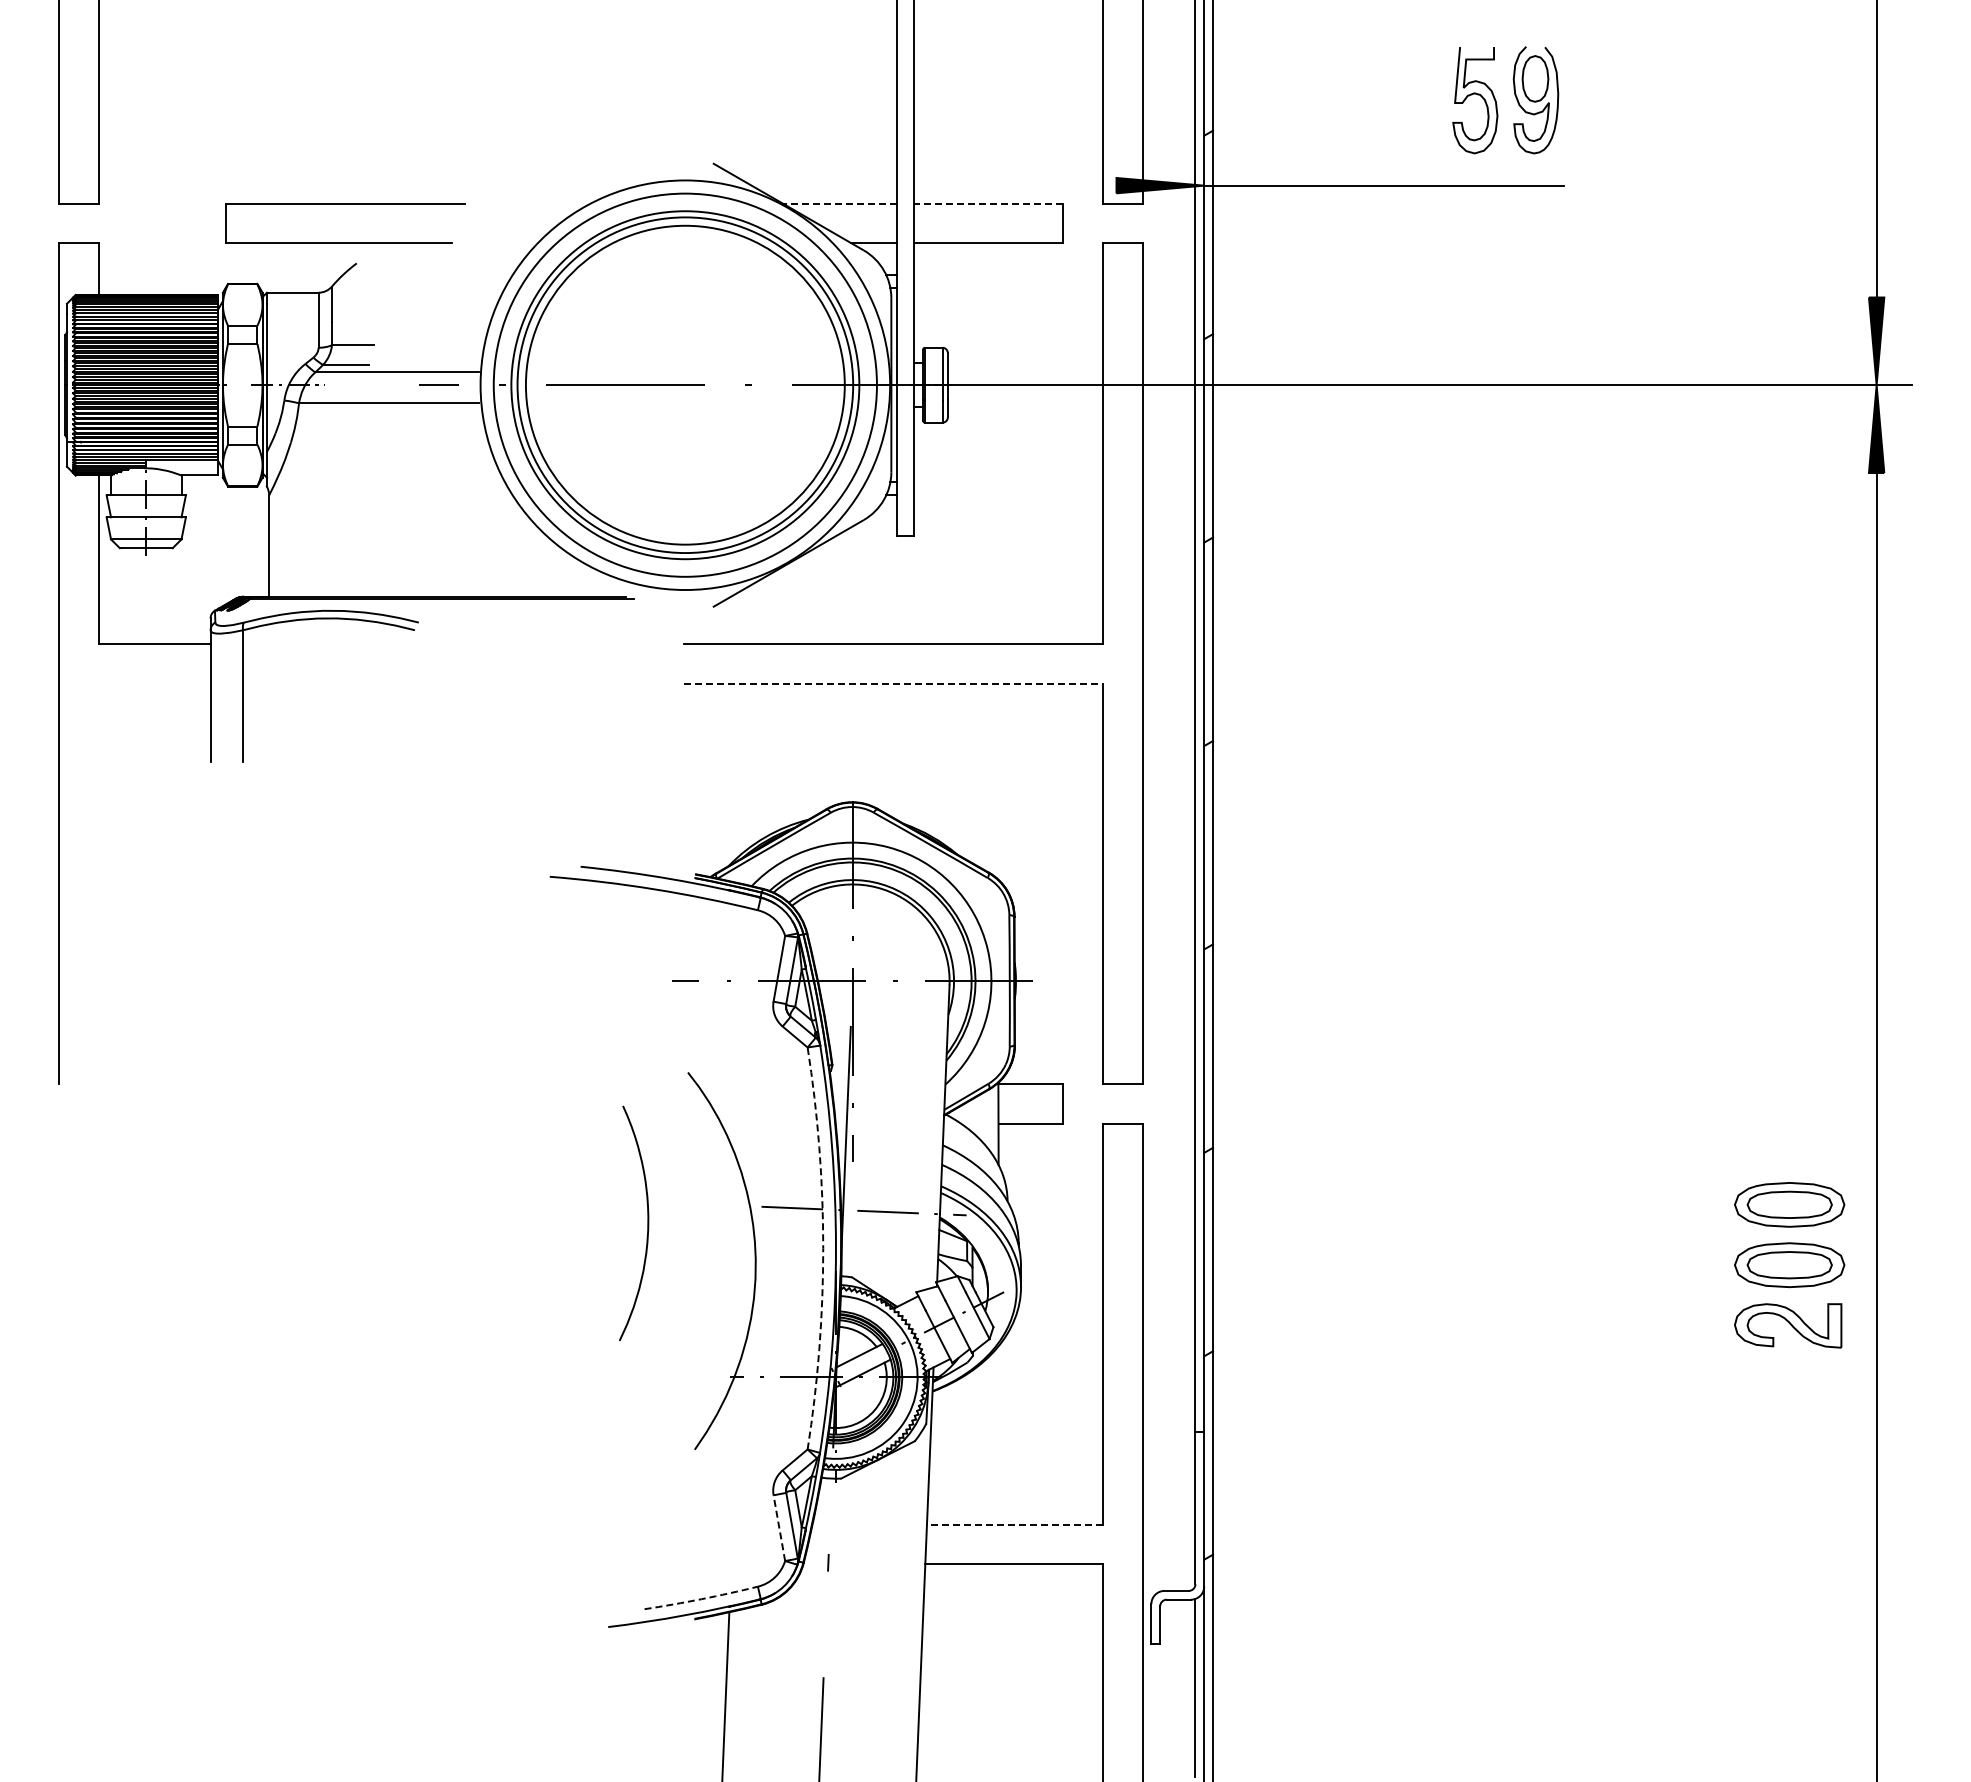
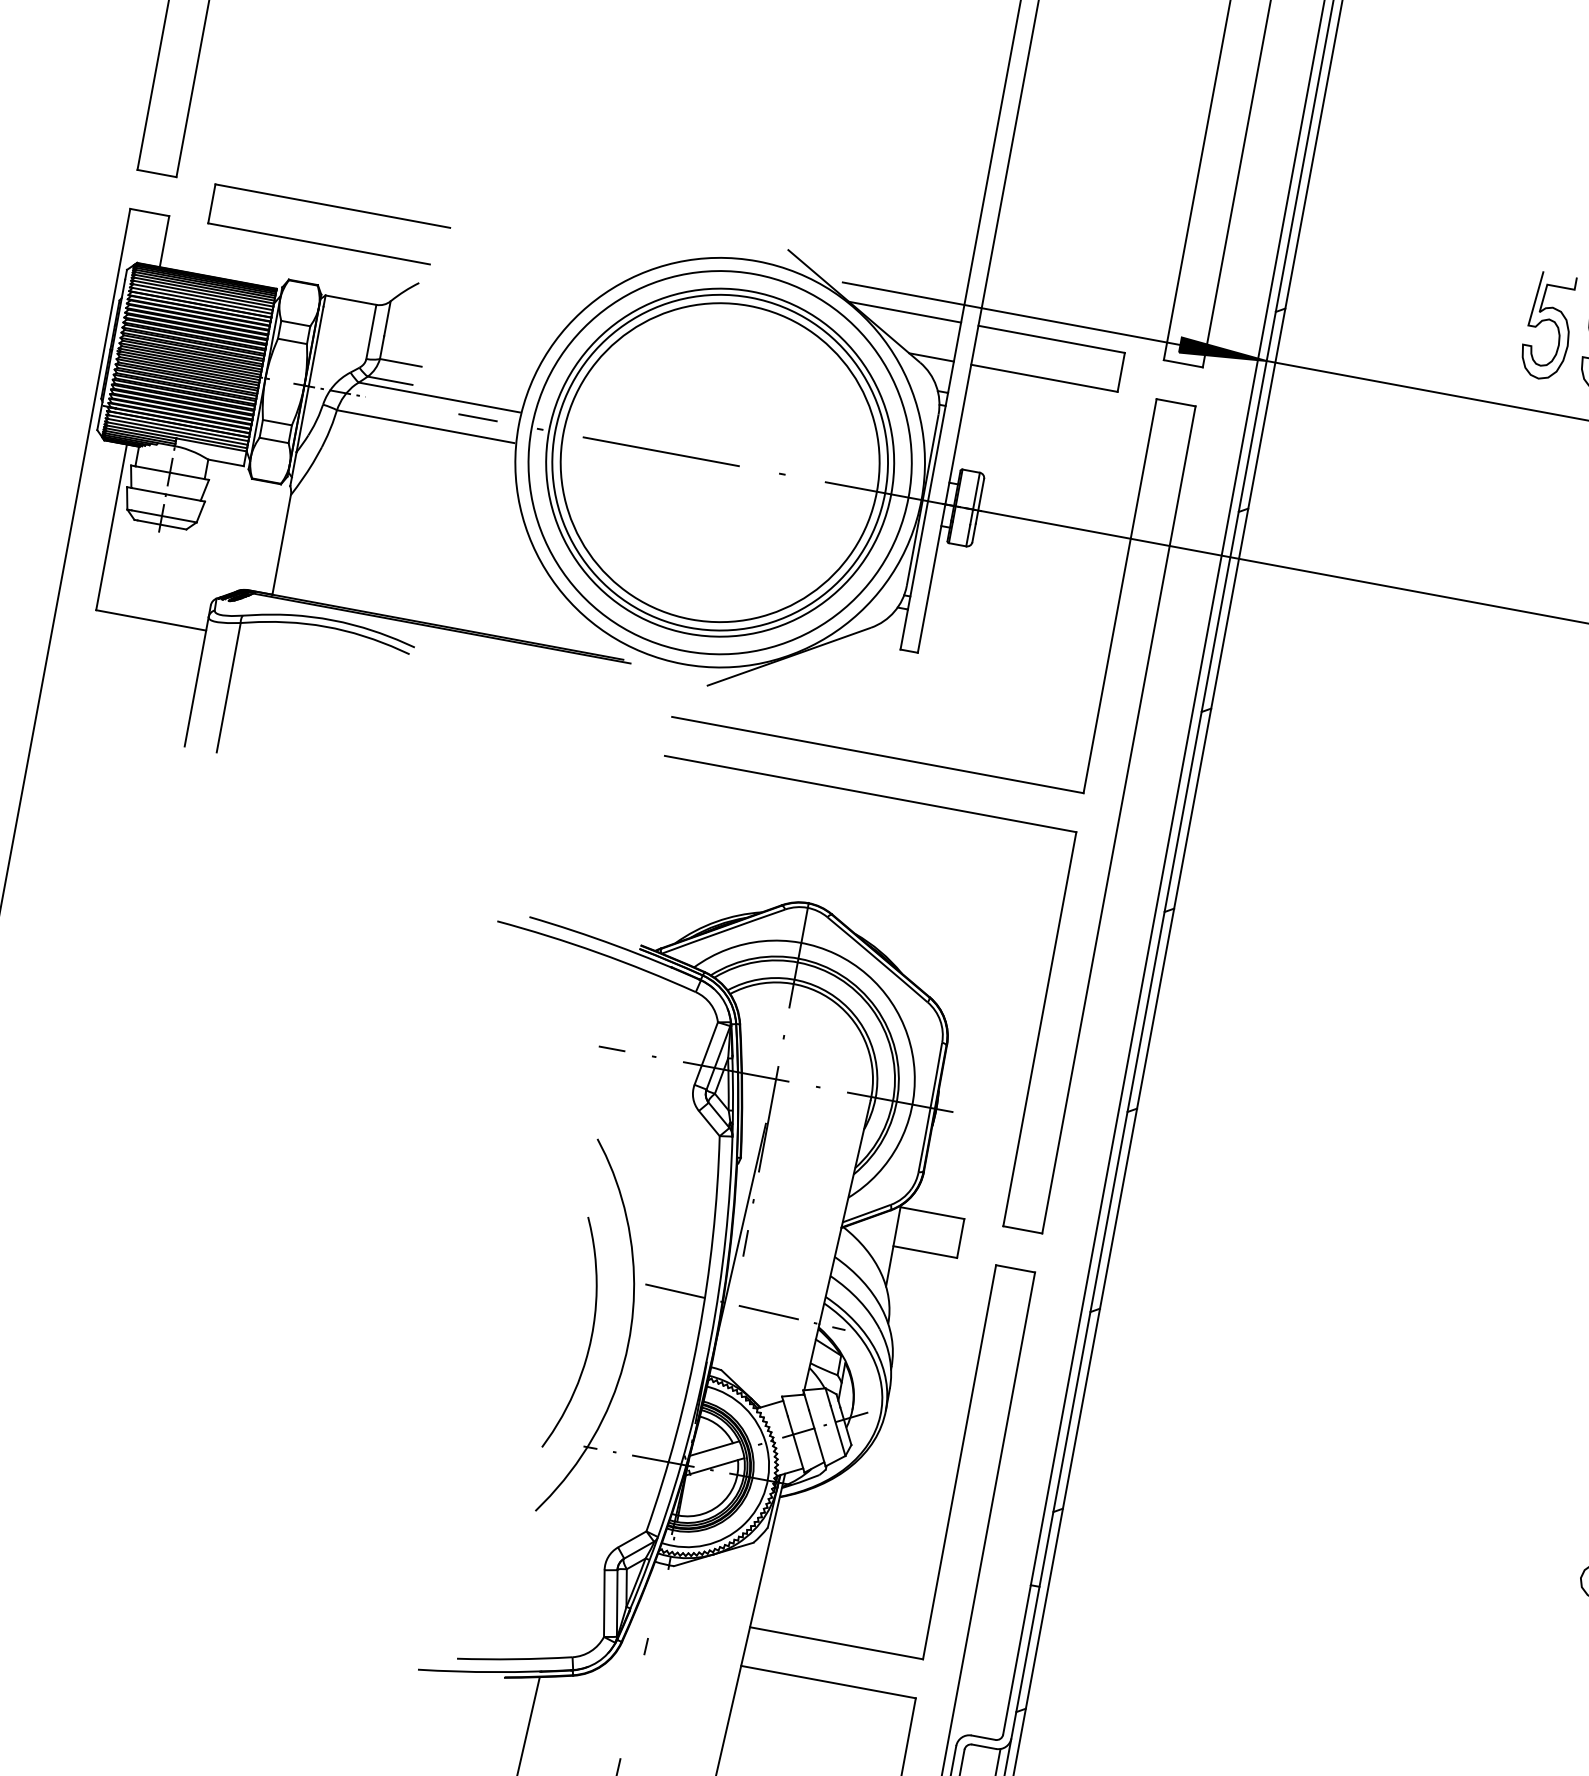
line: (944, 185) -> (1011, 313), added
line: (839, 203) -> (904, 312), dashed -> solid
line: (988, 203) -> (1051, 339), dashed -> solid
part: (345, 204) -> (332, 207), moved
line: (894, 683) -> (871, 794), dashed -> solid
curve: (647, 1223) -> (590, 1337), moved
arc: (823, 1248) -> (698, 1336), dashed -> solid
line: (1014, 1524) -> (836, 1642), dashed -> solid
line: (779, 1527) -> (604, 1602), dashed -> solid
arc: (701, 1599) -> (514, 1659), dashed -> solid

